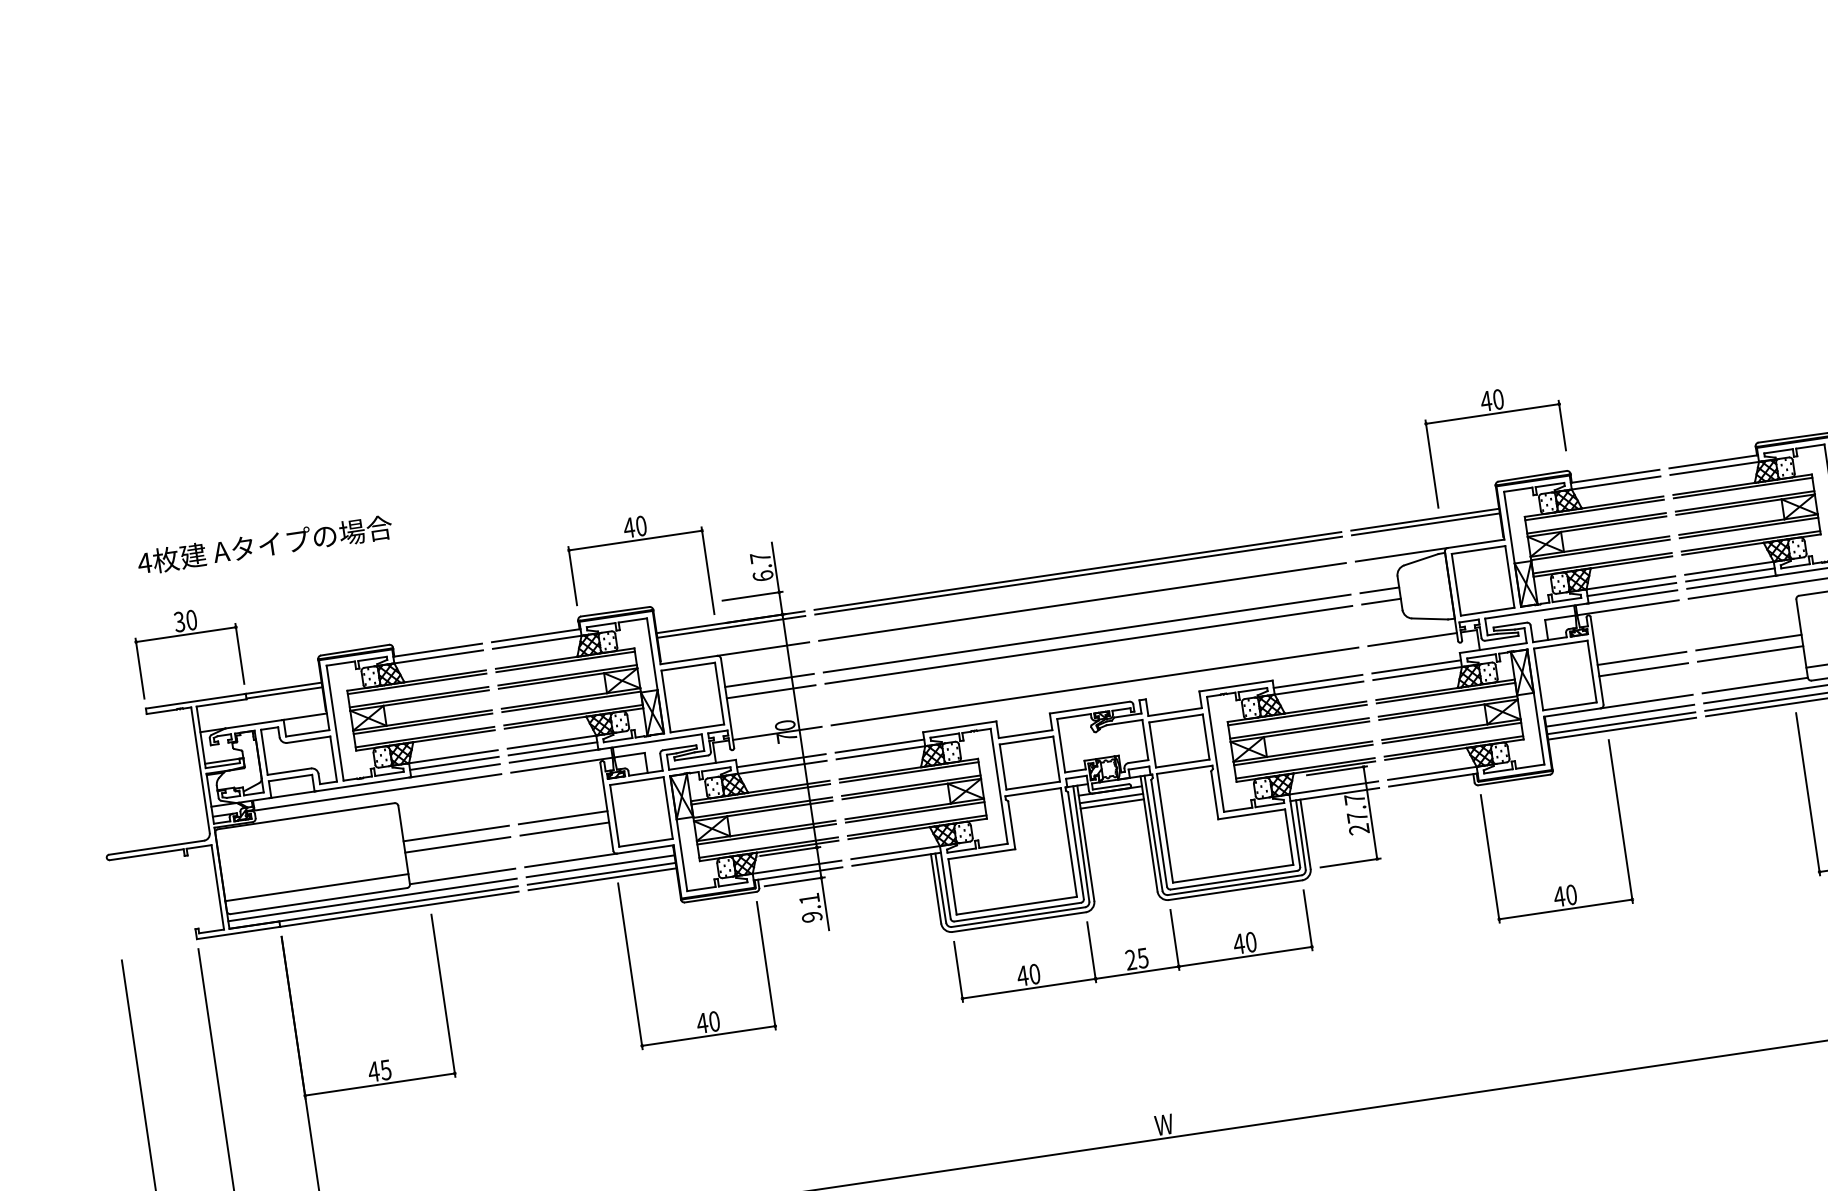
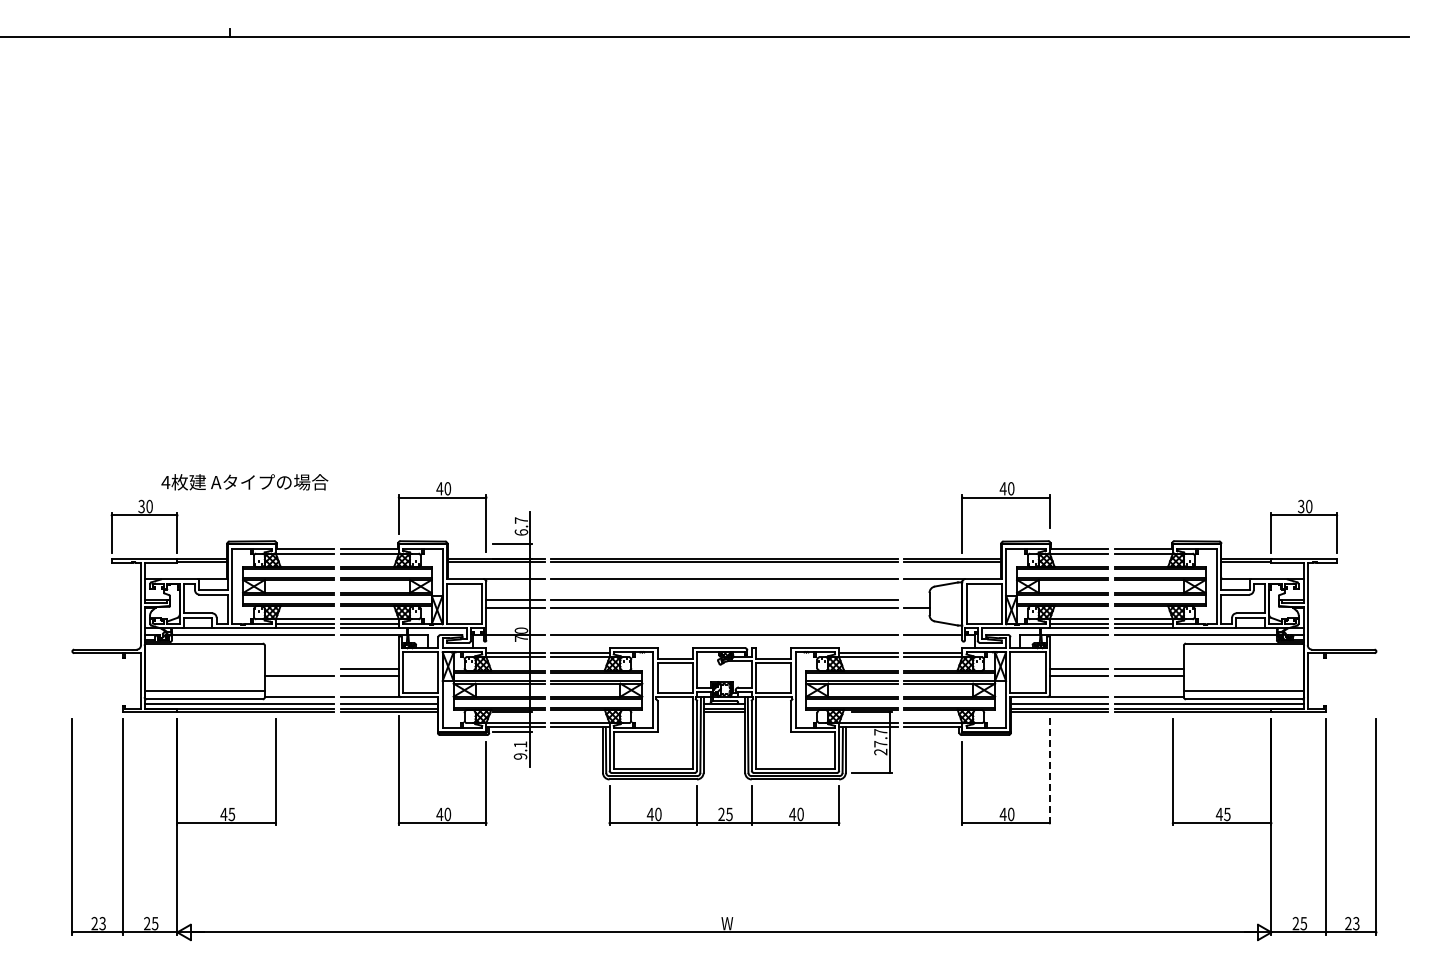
text: (264, 545) -> (244, 482), moved
line: (1379, 590) -> (916, 600), removed
line: (1620, 821) -> (1049, 771), solid -> dashed
line: (456, 832) -> (299, 668), removed

